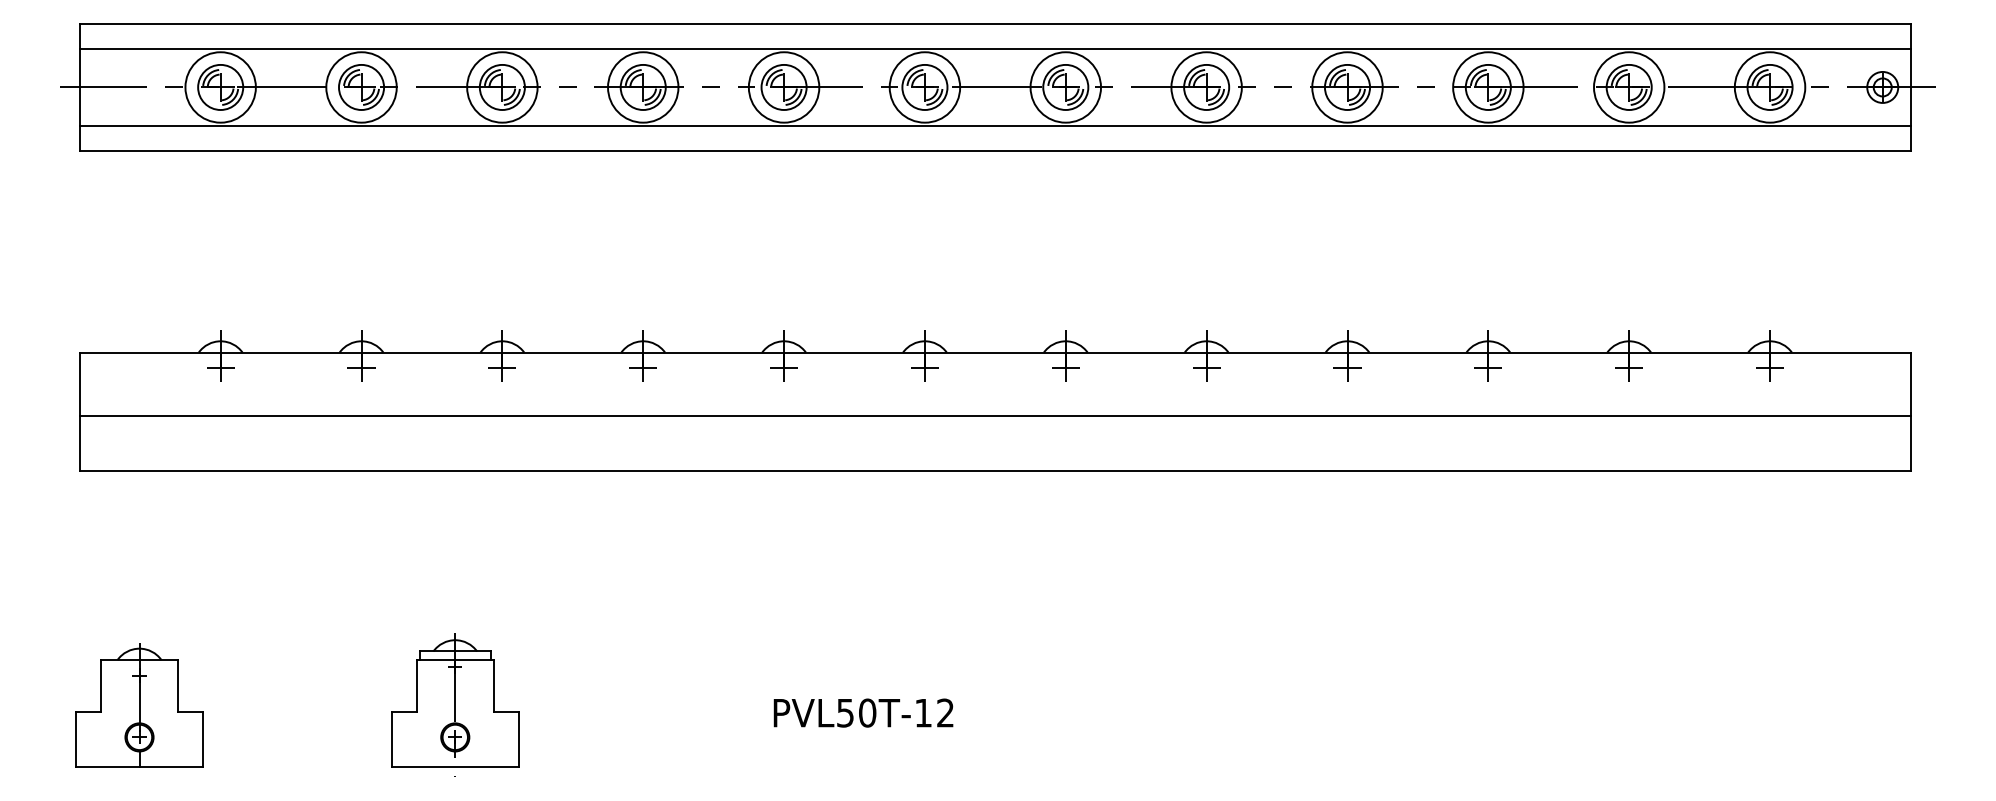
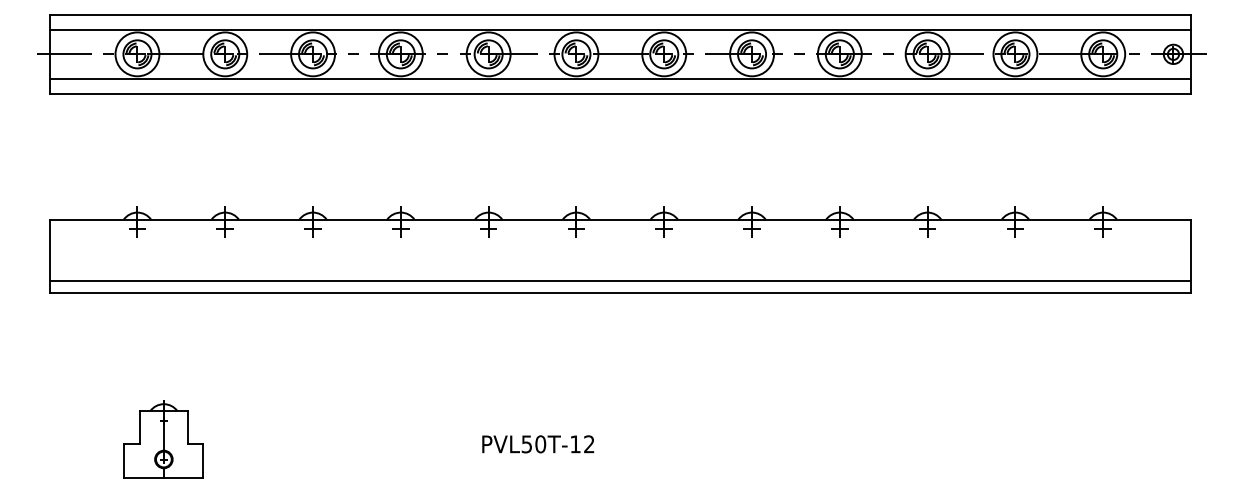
line: (995, 416) -> (620, 281), moved
part: (454, 700) -> (283, 436), removed
part: (138, 705) -> (163, 439), moved

